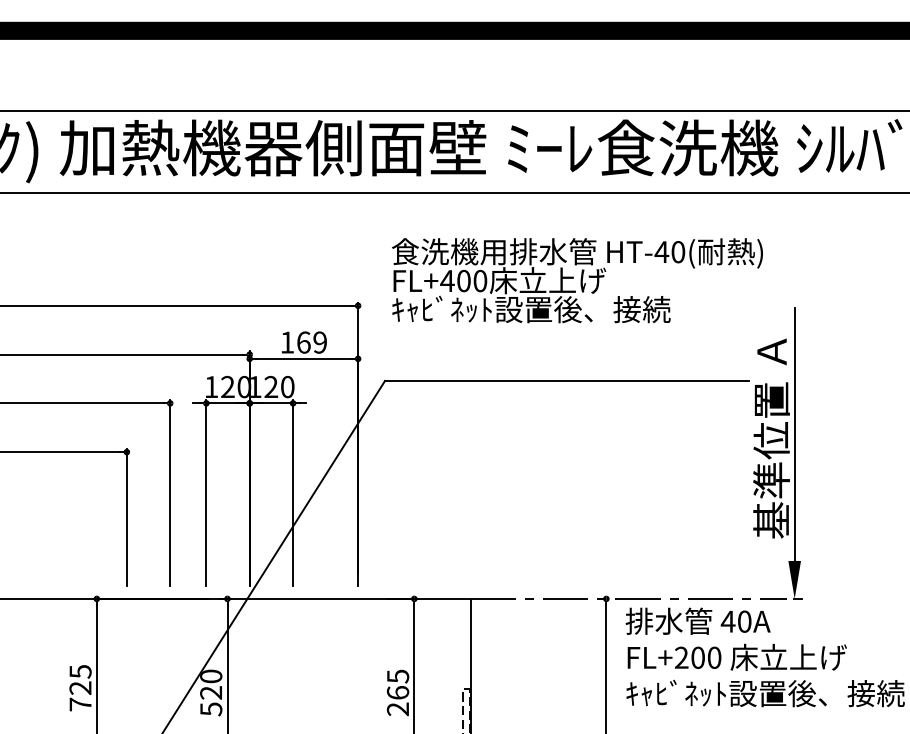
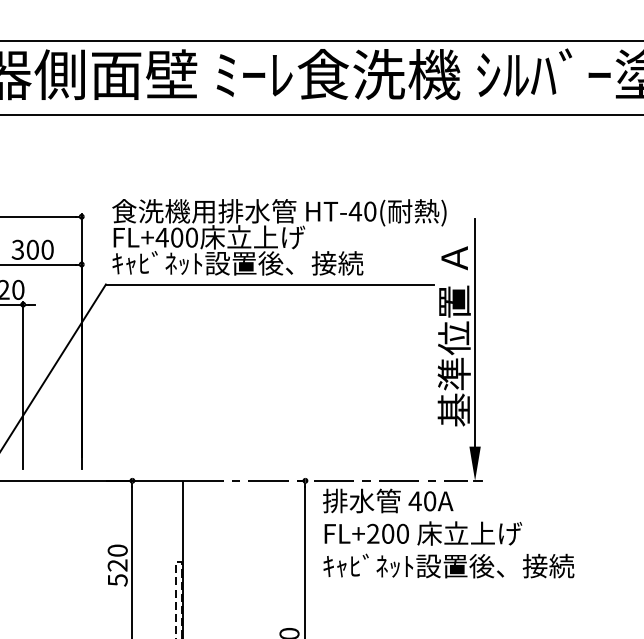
text: (577, 280) -> (279, 237), moved
text: (303, 342) -> (32, 249), 169 -> 300
text: (397, 692) -> (117, 565), 265 -> 520

